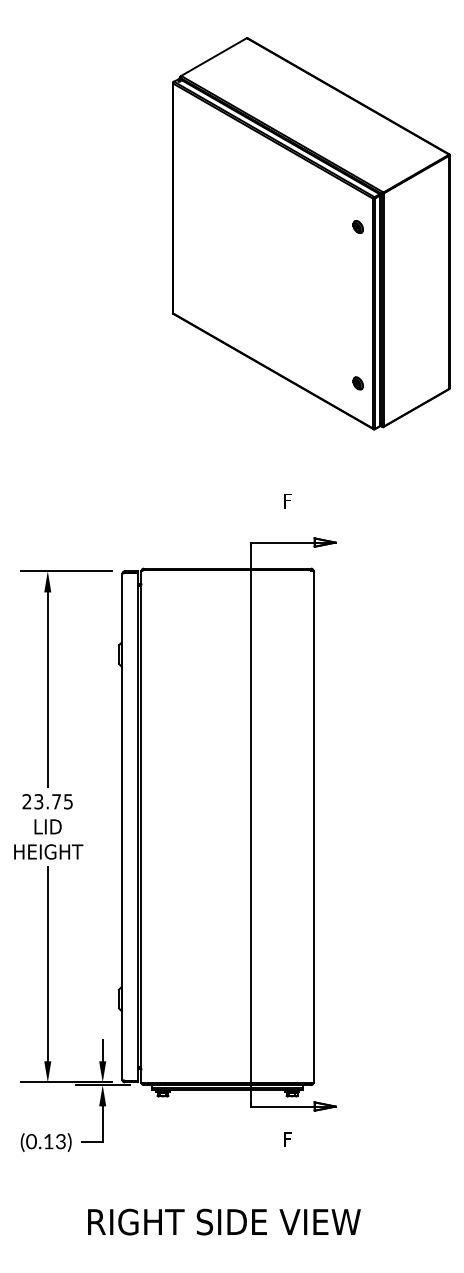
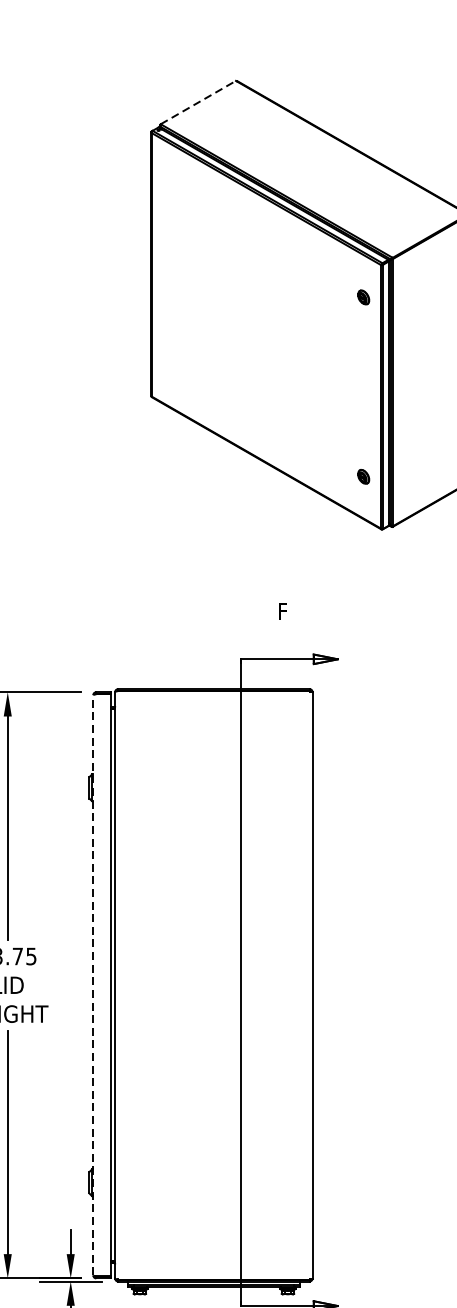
line: (214, 57) -> (198, 103), solid -> dashed
line: (122, 826) -> (93, 984), solid -> dashed

